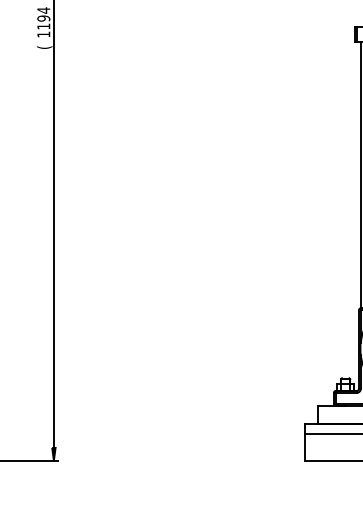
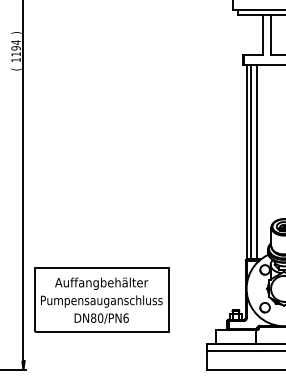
part: (161, 363) -> (101, 299), added

